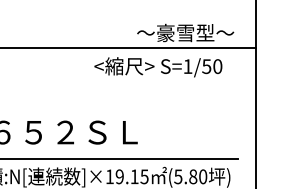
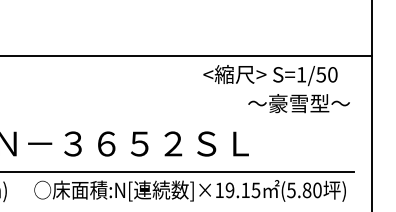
text: (185, 32) -> (298, 103), moved

